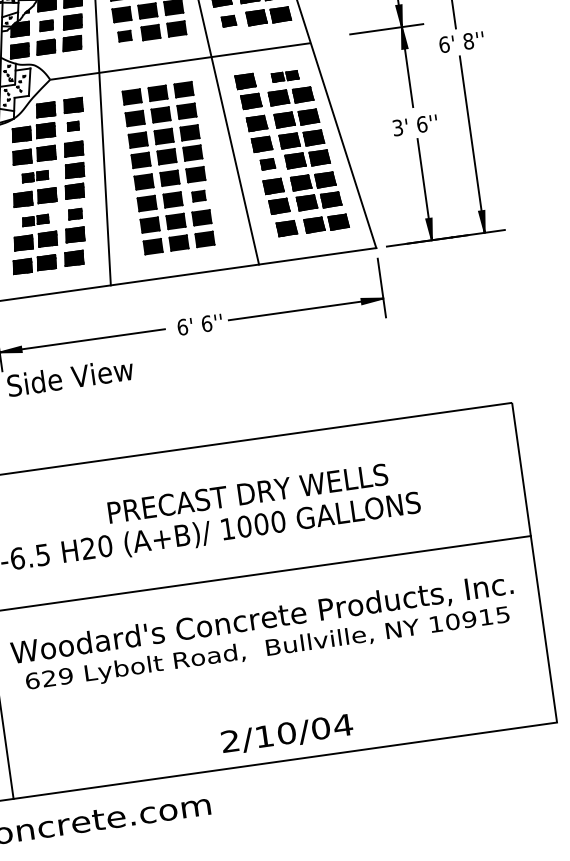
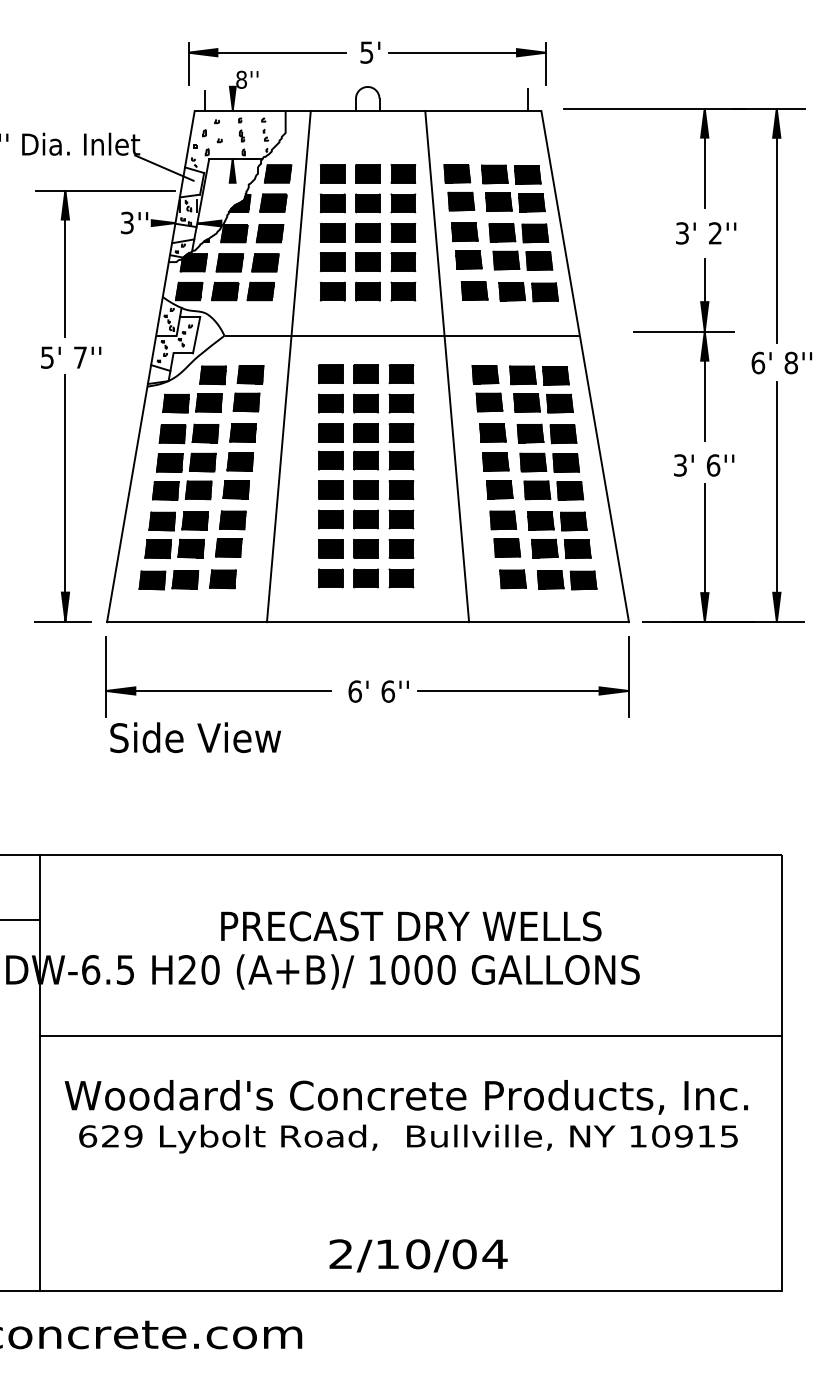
part: (228, 20) -> (474, 290), size x1.43
part: (46, 25) -> (229, 262), size x1.43
part: (124, 36) -> (332, 291), size x1.43
part: (285, 76) -> (539, 375), size x1.67
part: (73, 126) -> (246, 402), size x1.67
part: (267, 164) -> (499, 489), size x1.43
part: (35, 176) -> (186, 462), size x1.67
part: (198, 196) -> (401, 519), size x1.43
part: (75, 214) -> (232, 520), size x1.43
part: (35, 220) -> (178, 521), size x1.67

